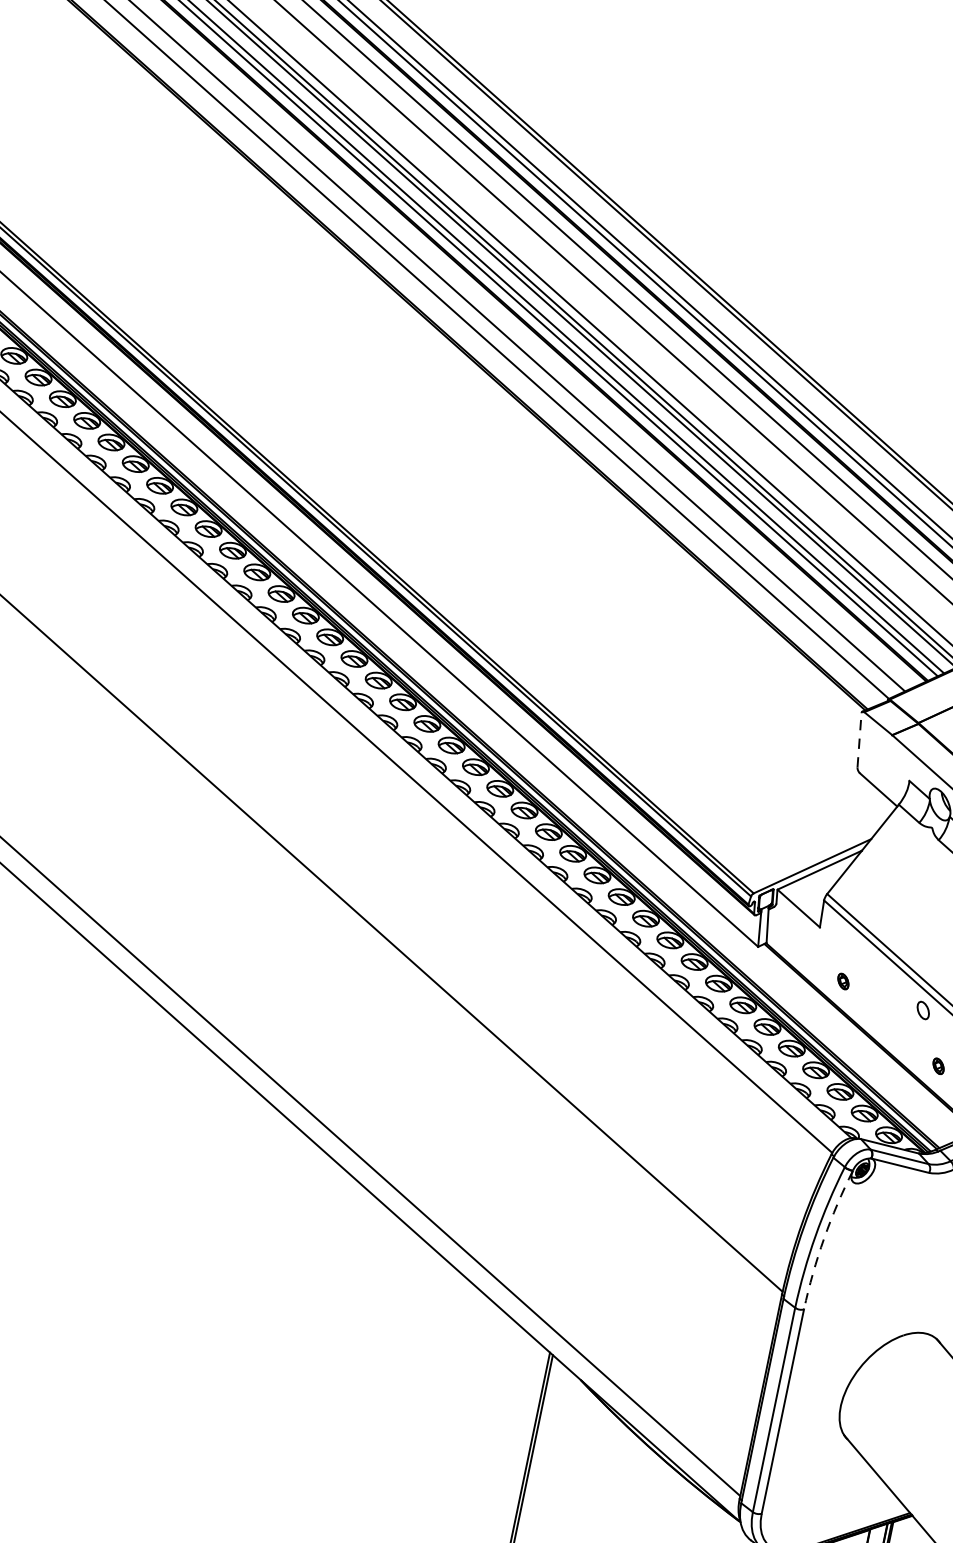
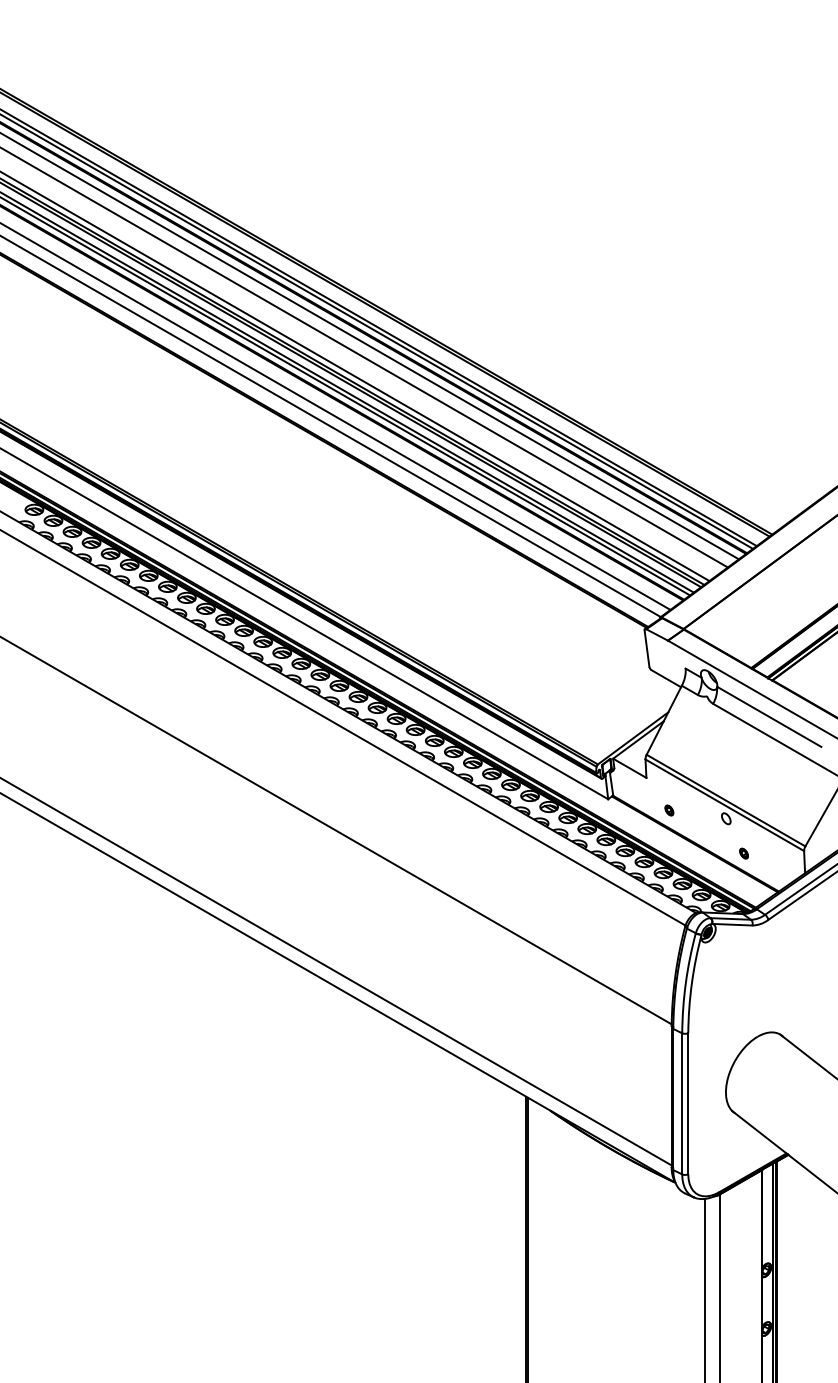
line: (858, 740) -> (646, 648), dashed -> solid
arc: (823, 1238) -> (691, 983), dashed -> solid

